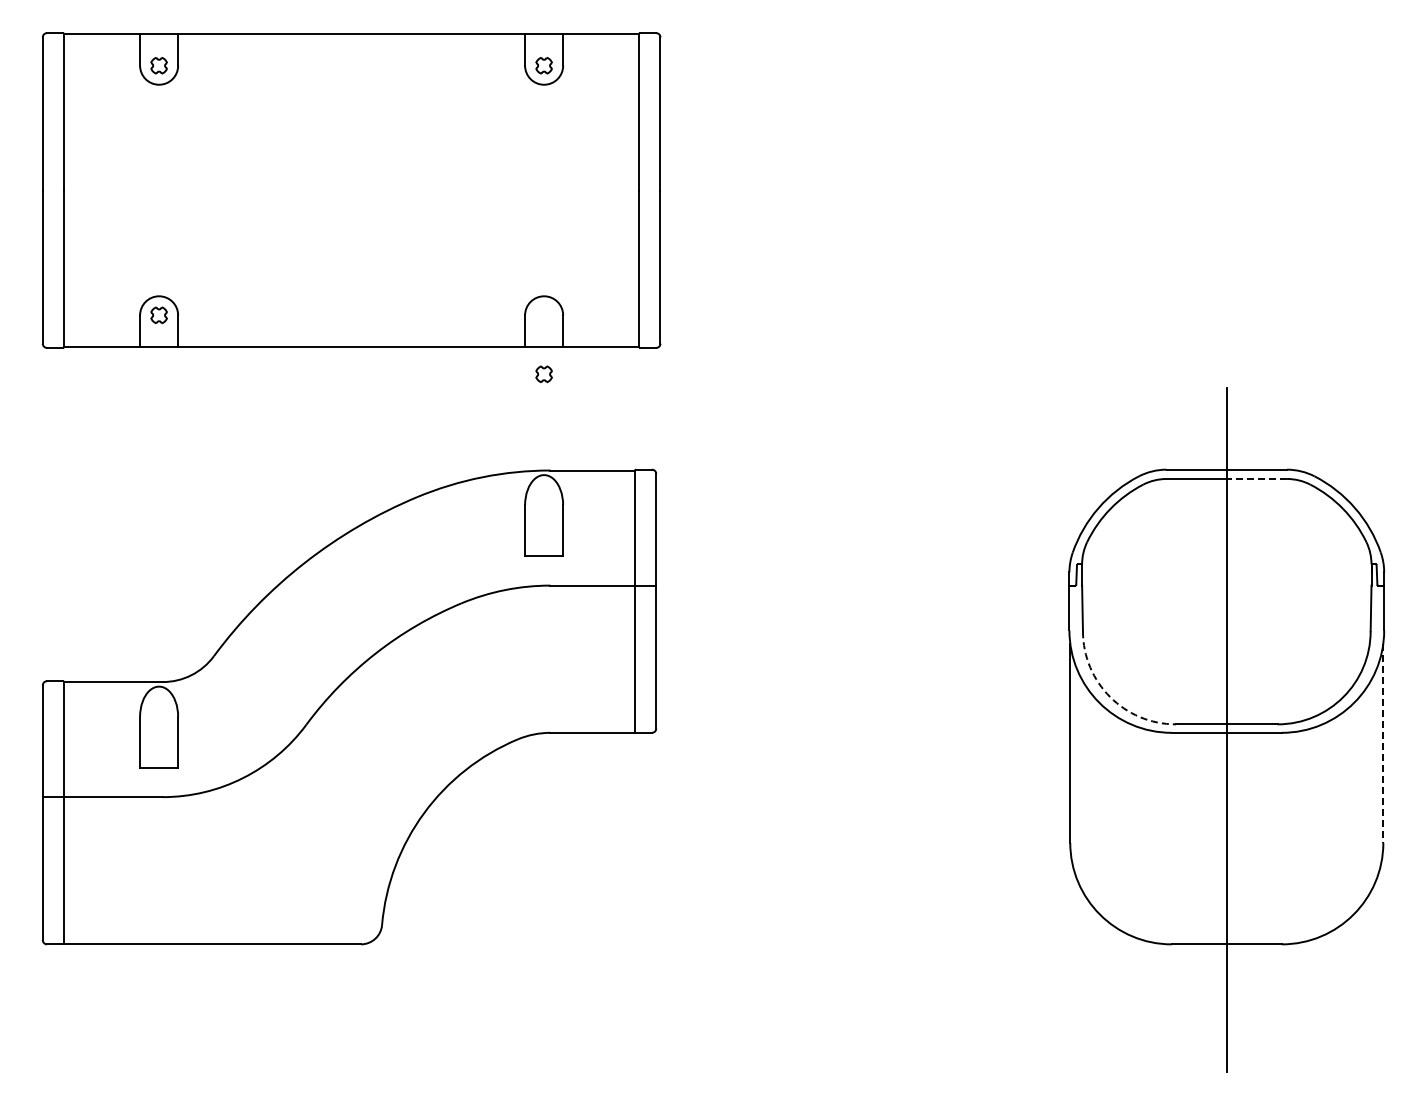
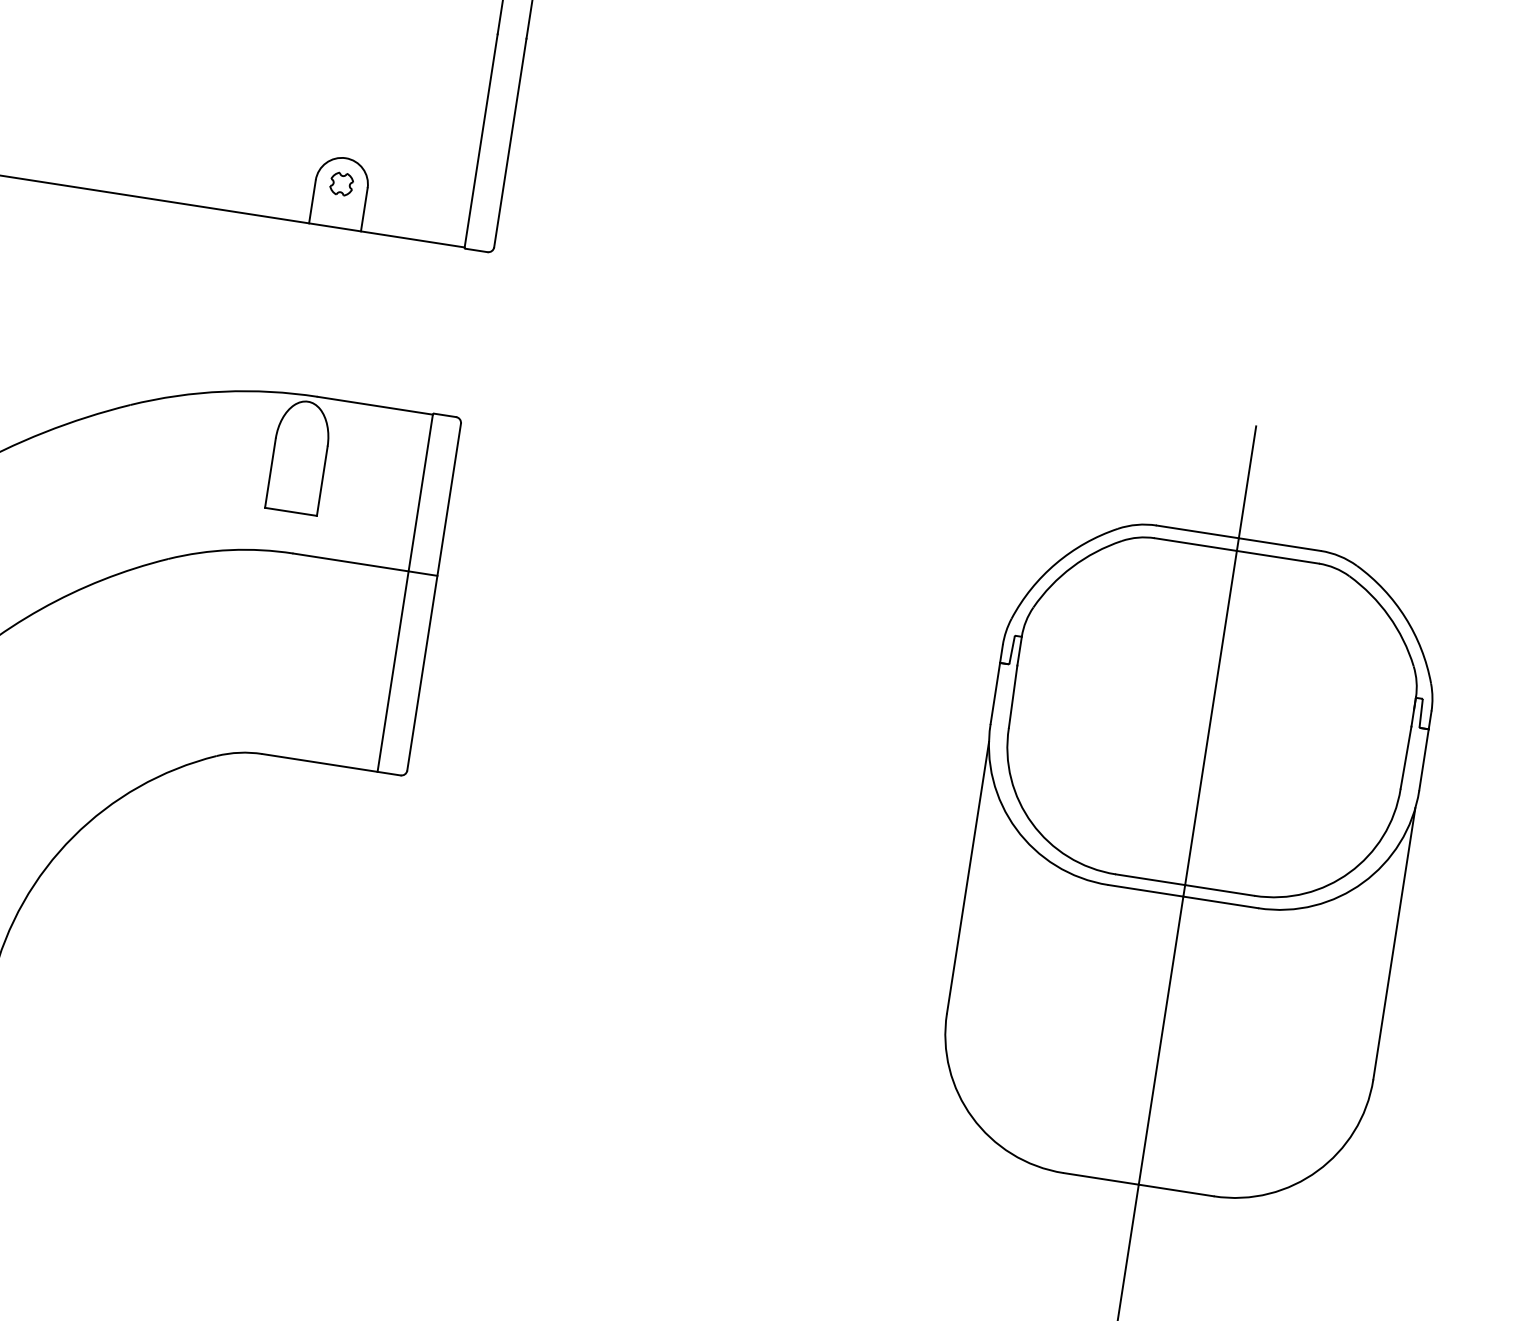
part: (543, 374) -> (340, 184), moved
line: (1256, 478) -> (1277, 556), dashed -> solid
arc: (1110, 697) -> (1032, 823), dashed -> solid
line: (1383, 743) -> (1394, 944), dashed -> solid

